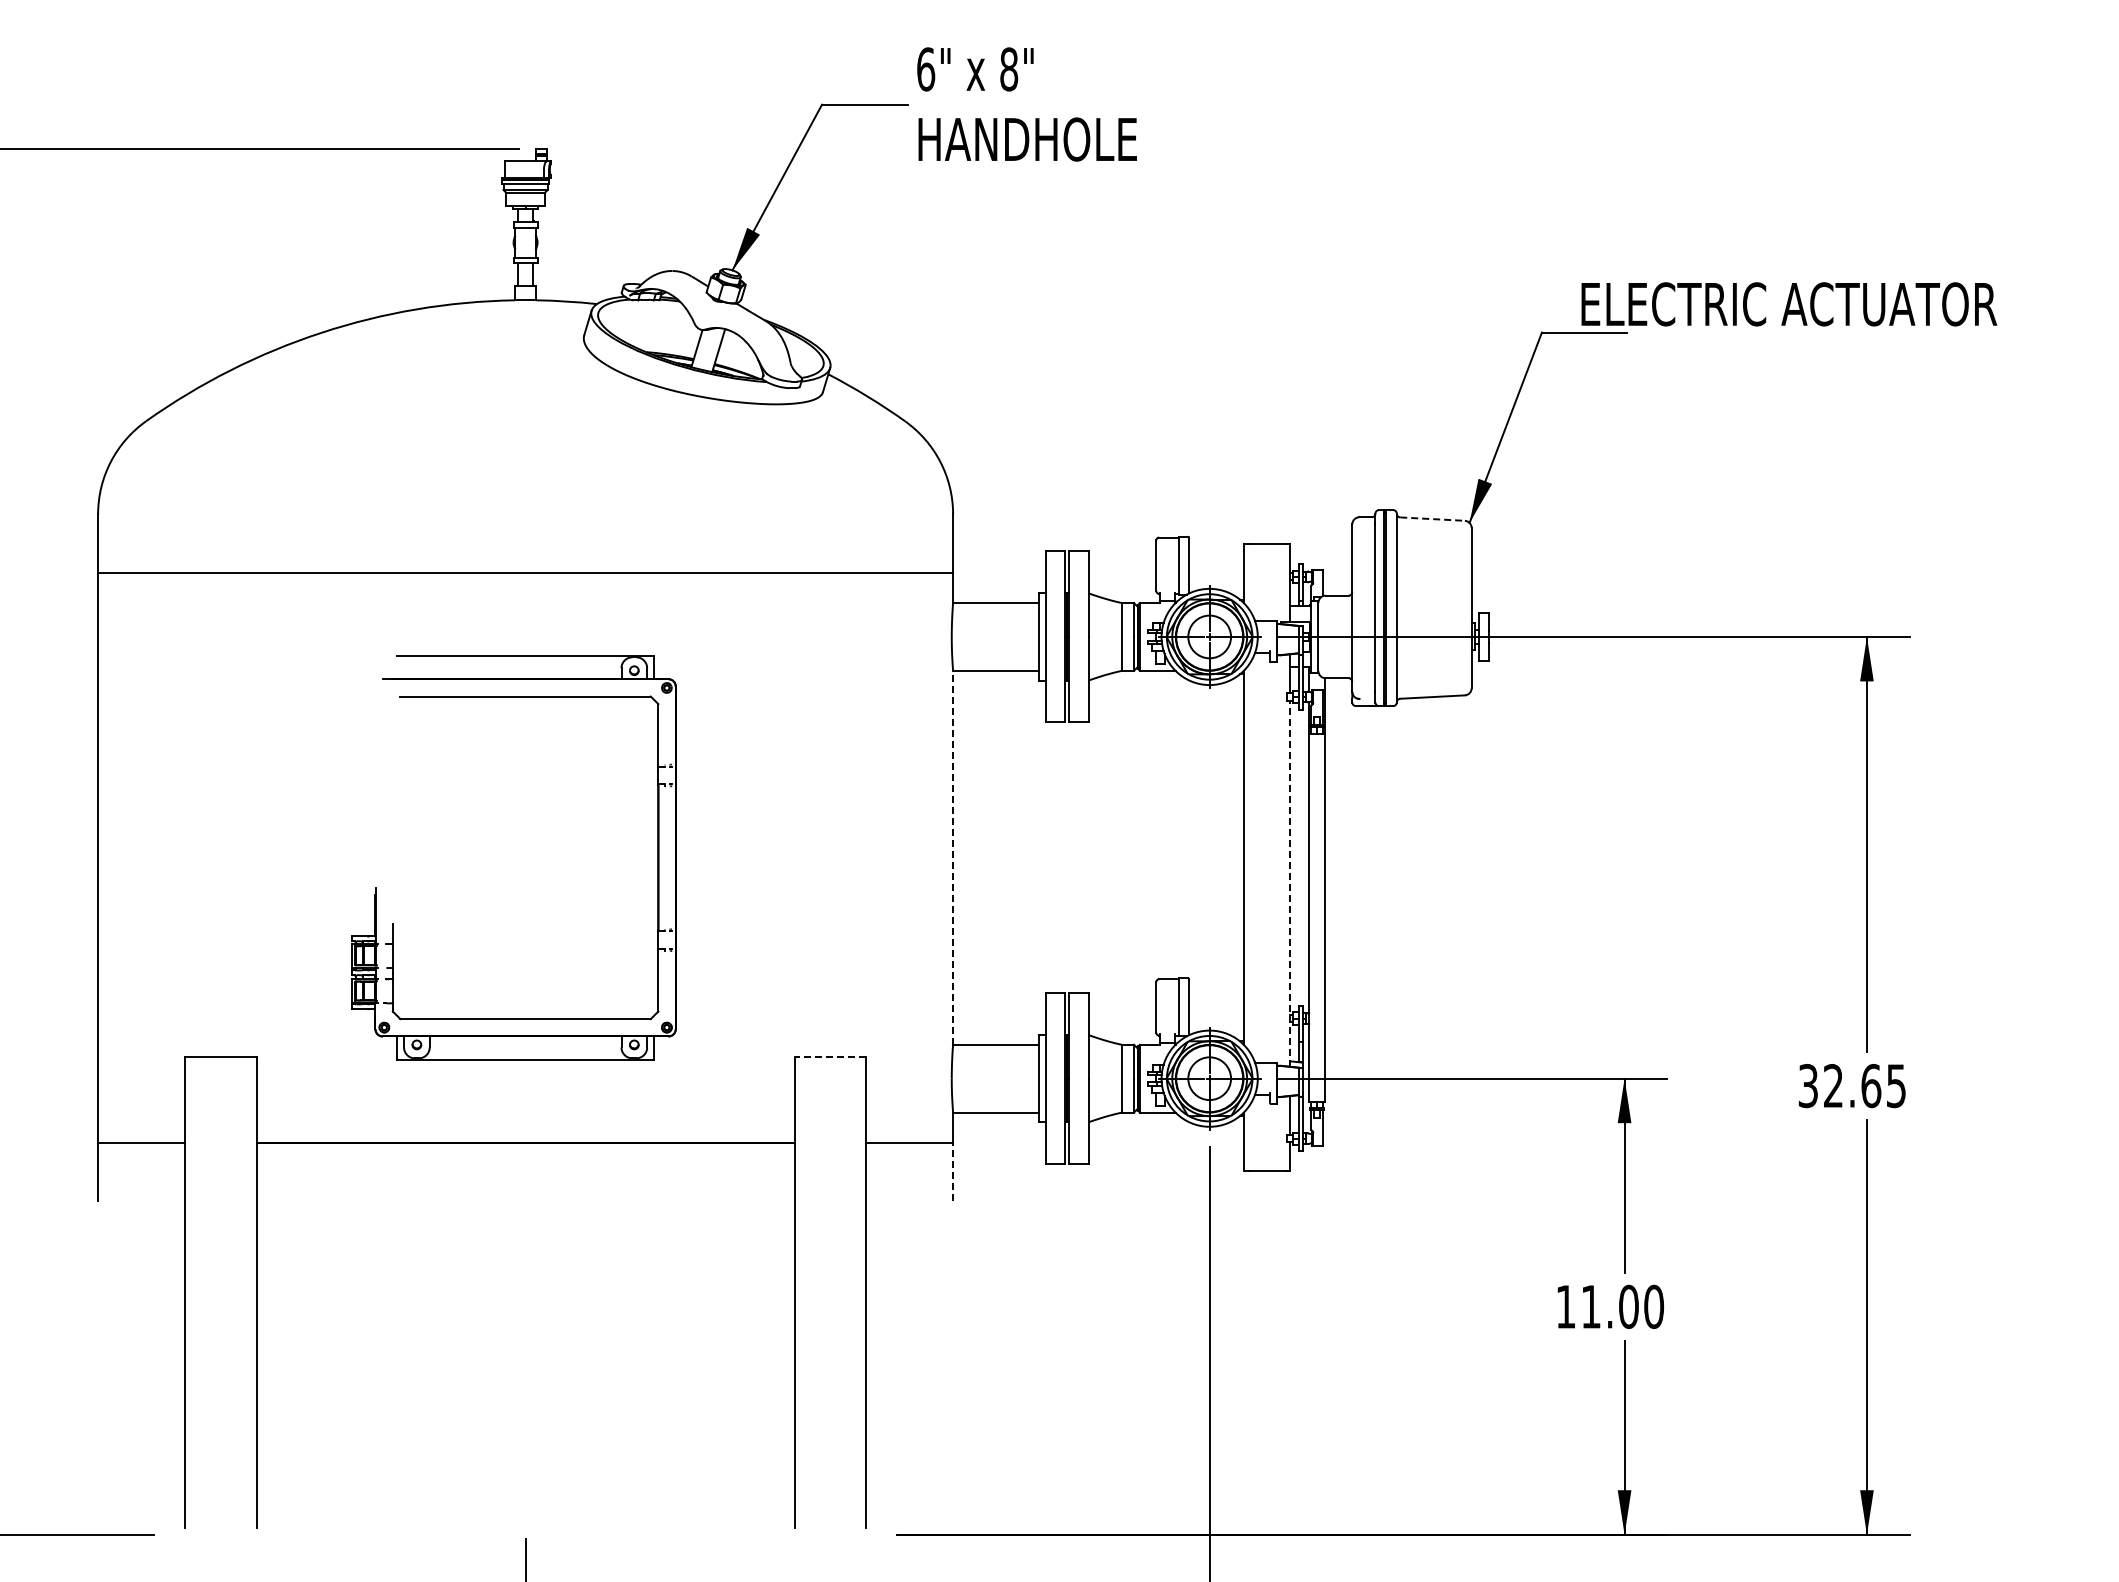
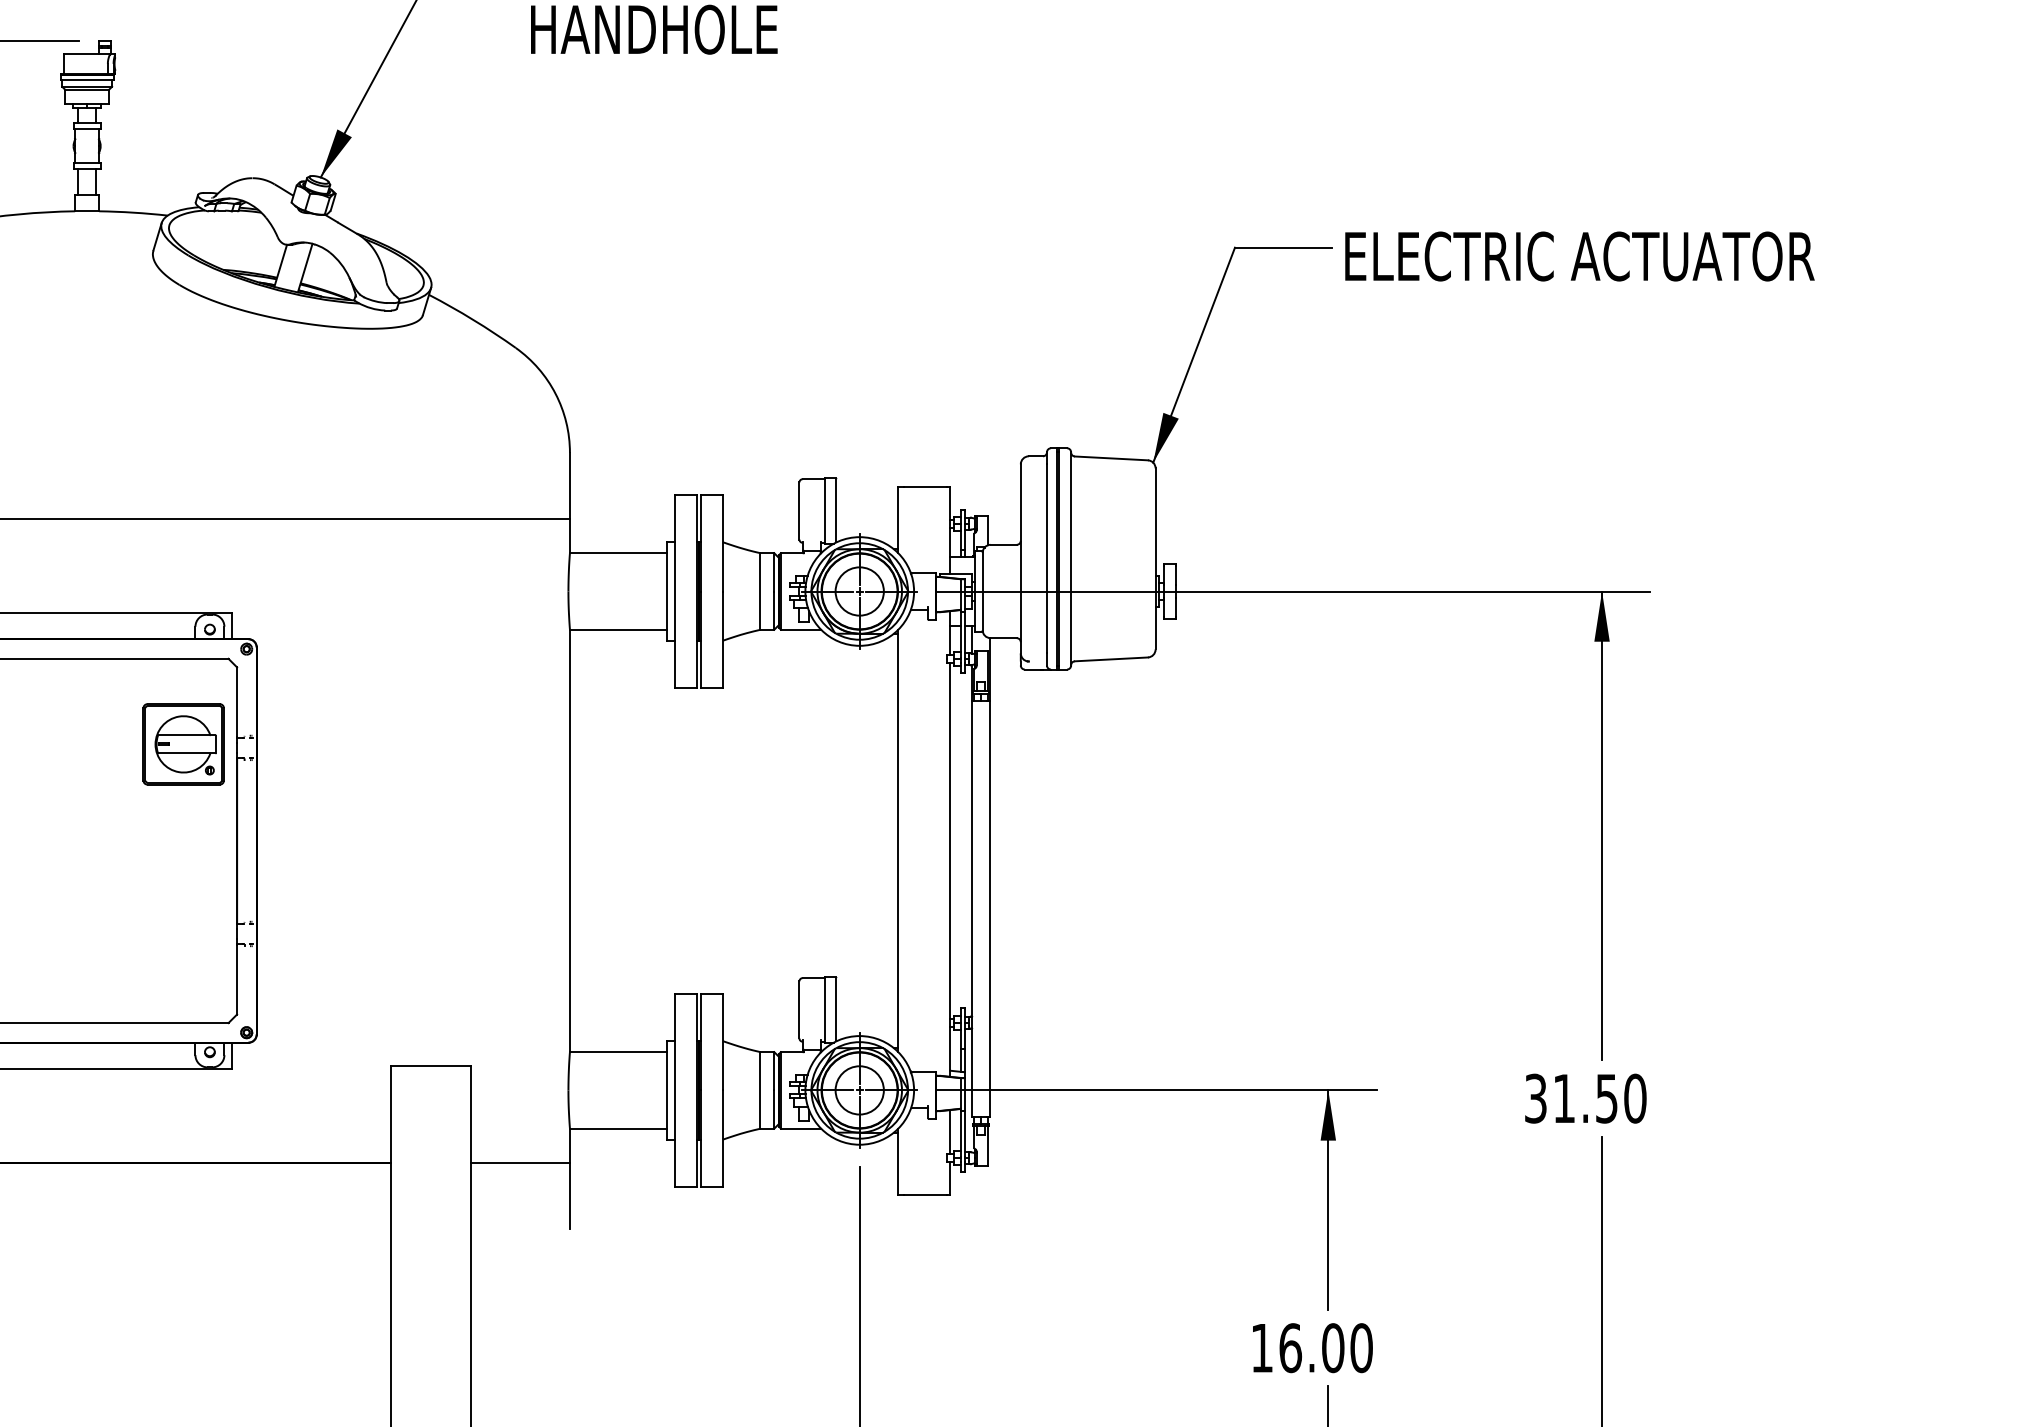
text: (1789, 304) -> (1580, 256), moved
line: (1433, 519) -> (1112, 458), dashed -> solid
part: (610, 771) -> (183, 743), added
line: (953, 857) -> (570, 840), dashed -> solid
line: (1289, 883) -> (949, 869), dashed -> solid
line: (830, 1057) -> (431, 1066), dashed -> solid
text: (1865, 1085) -> (1600, 1098), 32.65 -> 31.50
line: (953, 1171) -> (570, 1195), dashed -> solid
text: (1591, 1306) -> (1290, 1347), 11.00 -> 16.00

